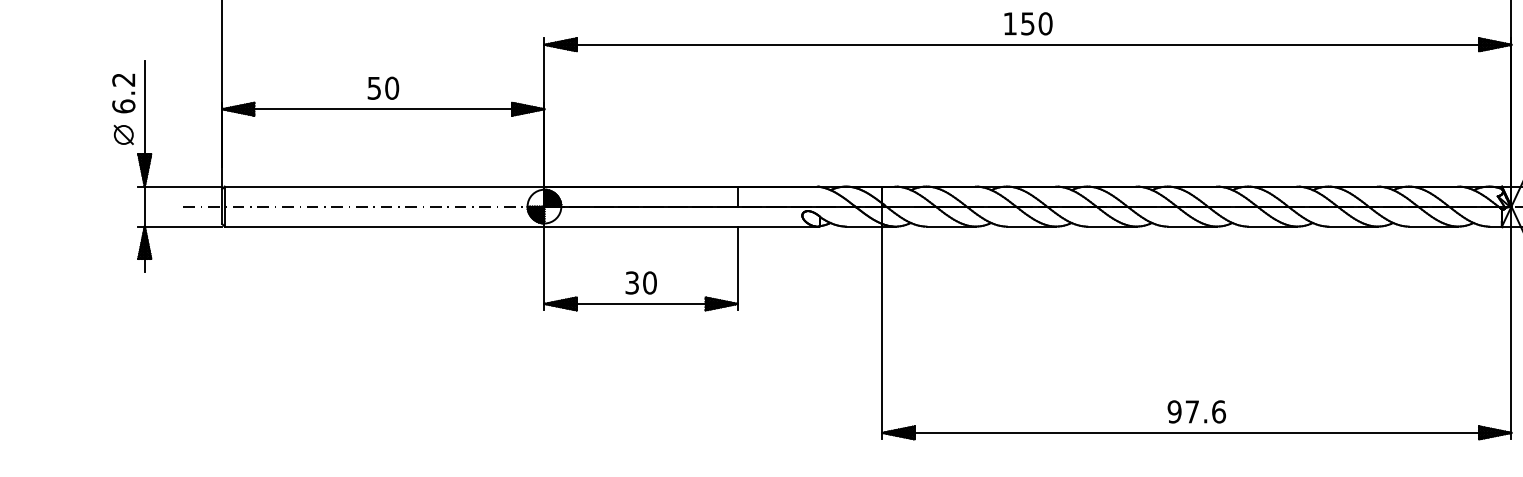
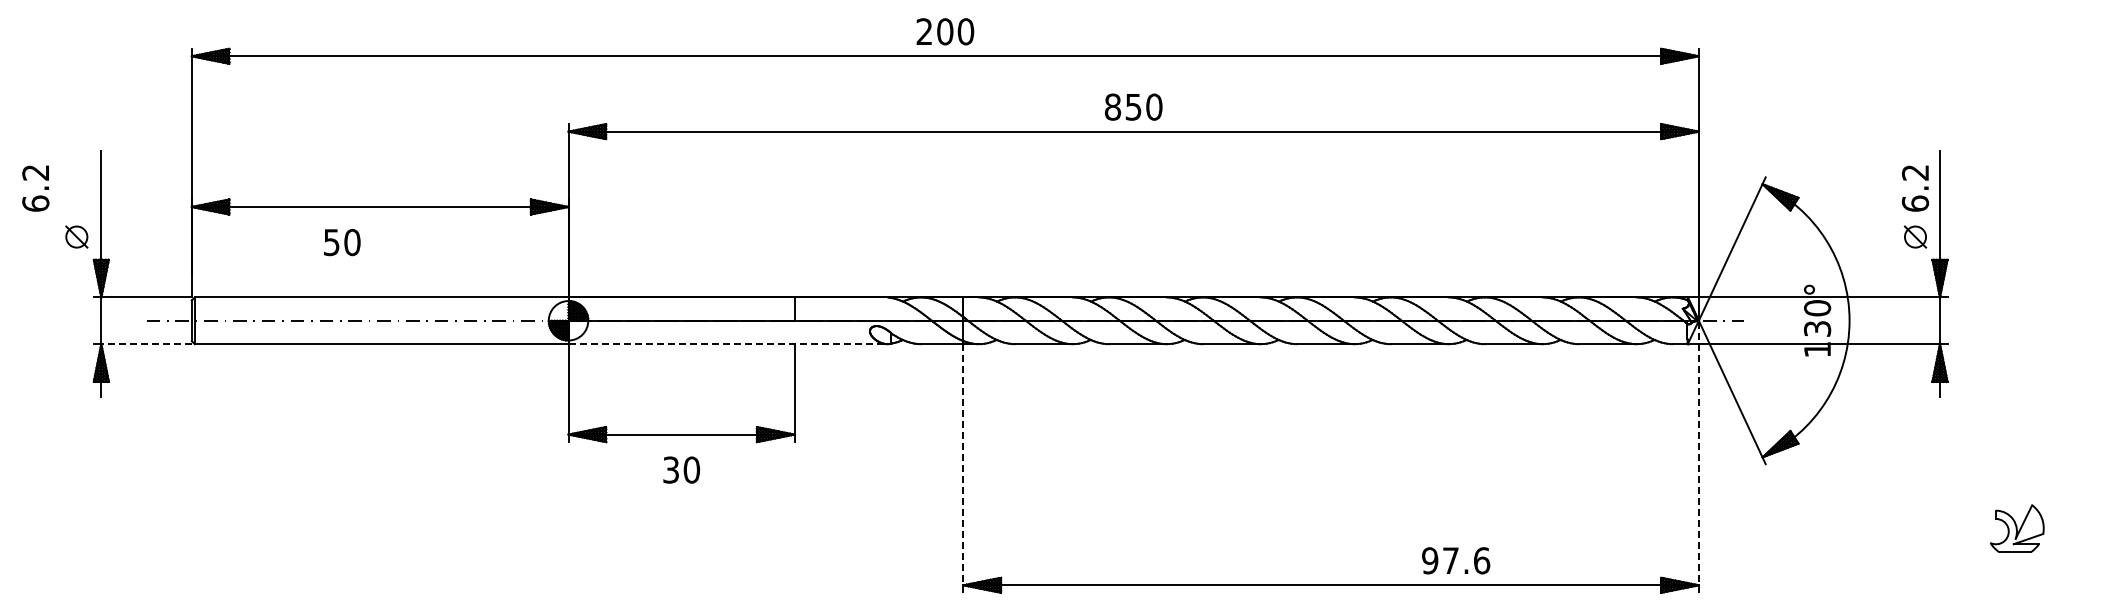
text: (1009, 23) -> (1112, 106), 150 -> 850
text: (383, 88) -> (342, 242), moved
text: (123, 93) -> (35, 188), moved
line: (183, 226) -> (146, 344), solid -> dashed
line: (681, 226) -> (728, 344), solid -> dashed
text: (641, 282) -> (681, 469), moved
line: (1511, 322) -> (1698, 456), solid -> dashed
line: (882, 332) -> (963, 468), solid -> dashed
text: (1197, 411) -> (1456, 560), moved

